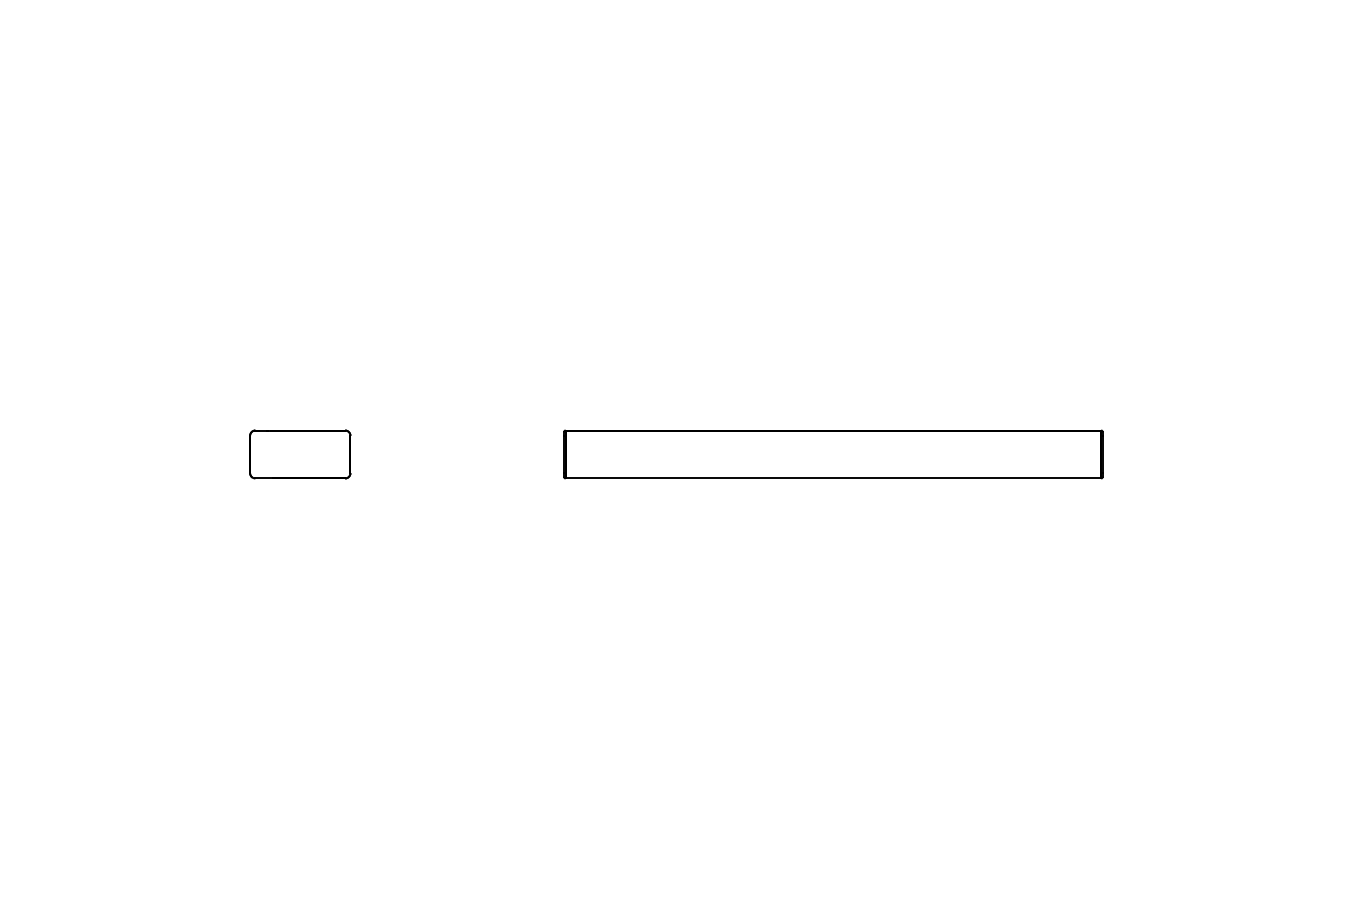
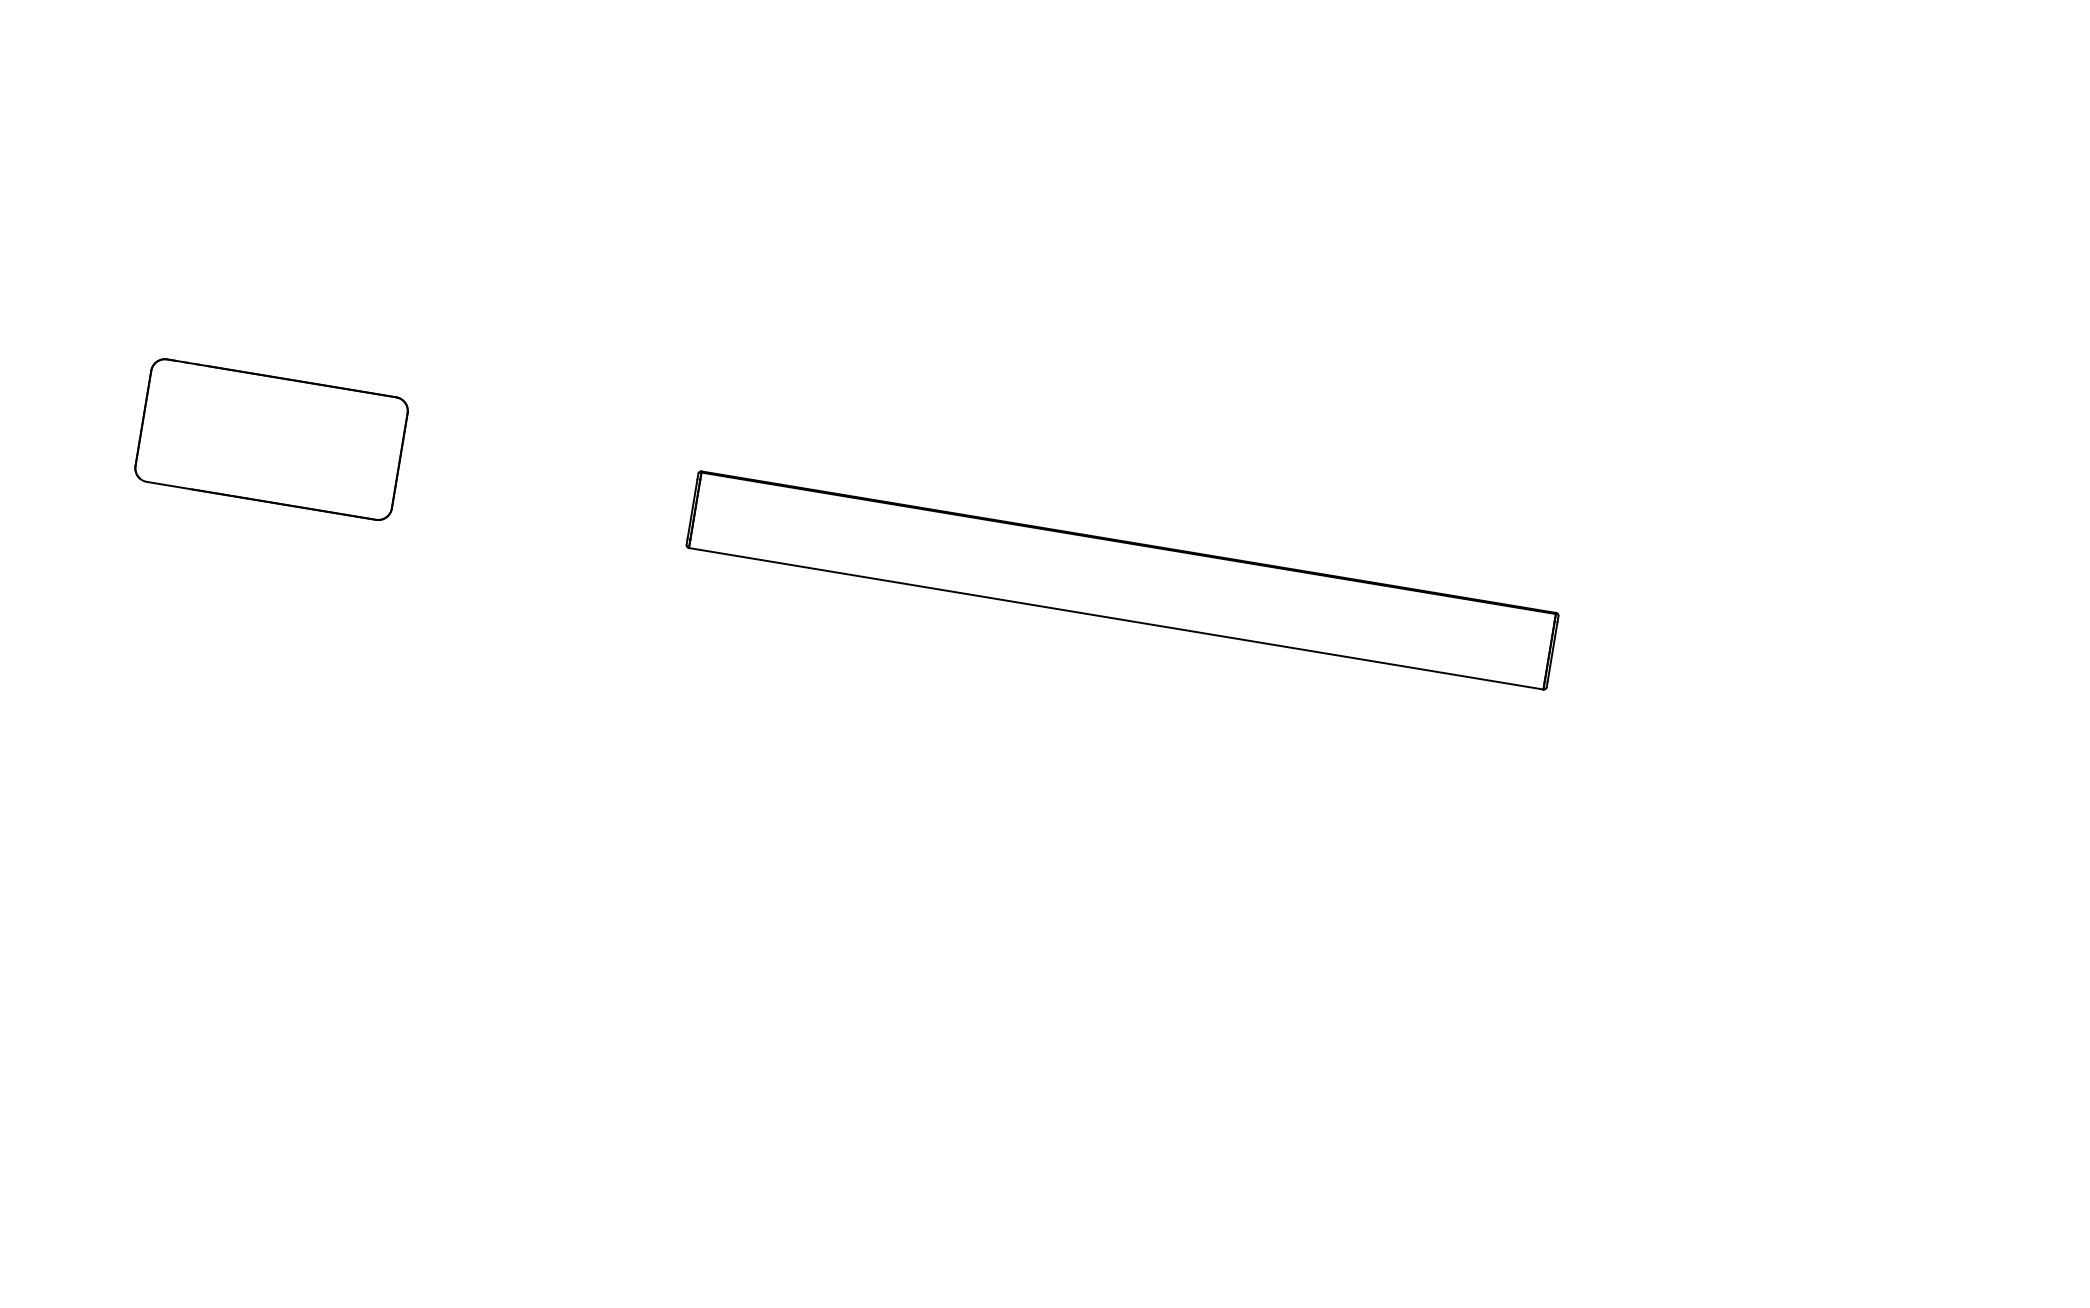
part: (300, 454) -> (272, 439), size x1.6

